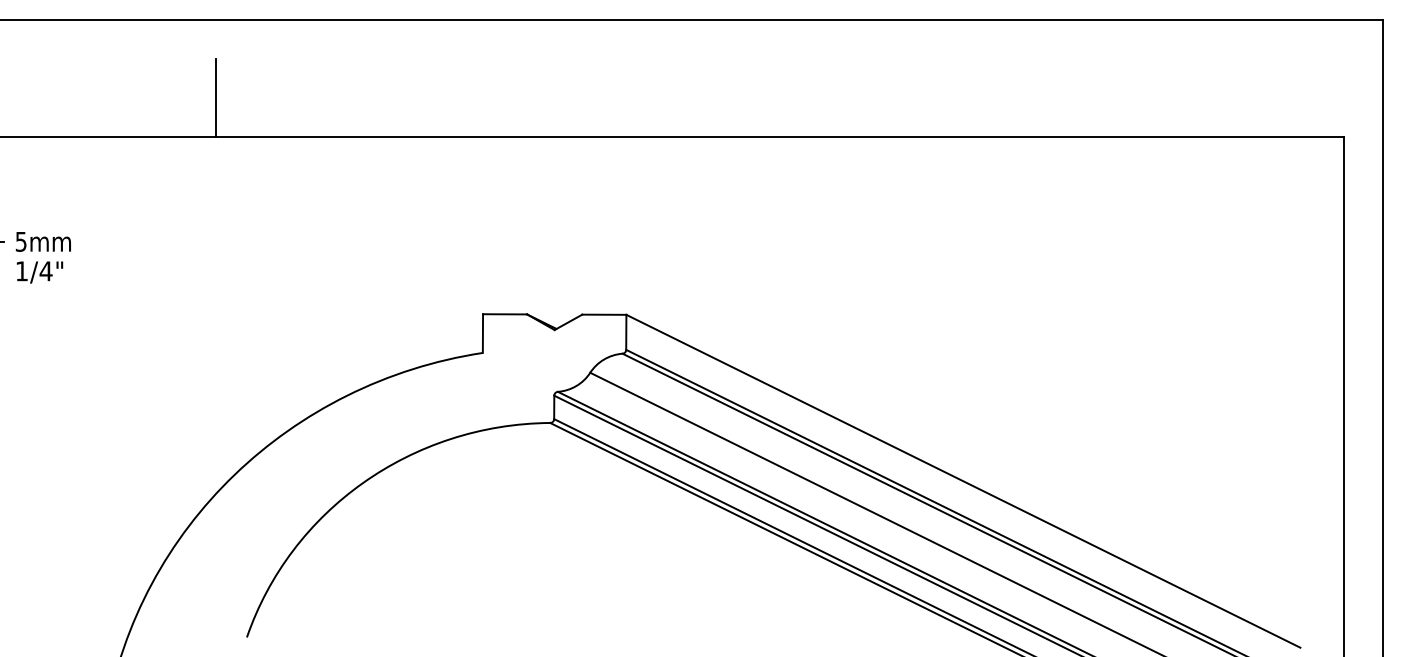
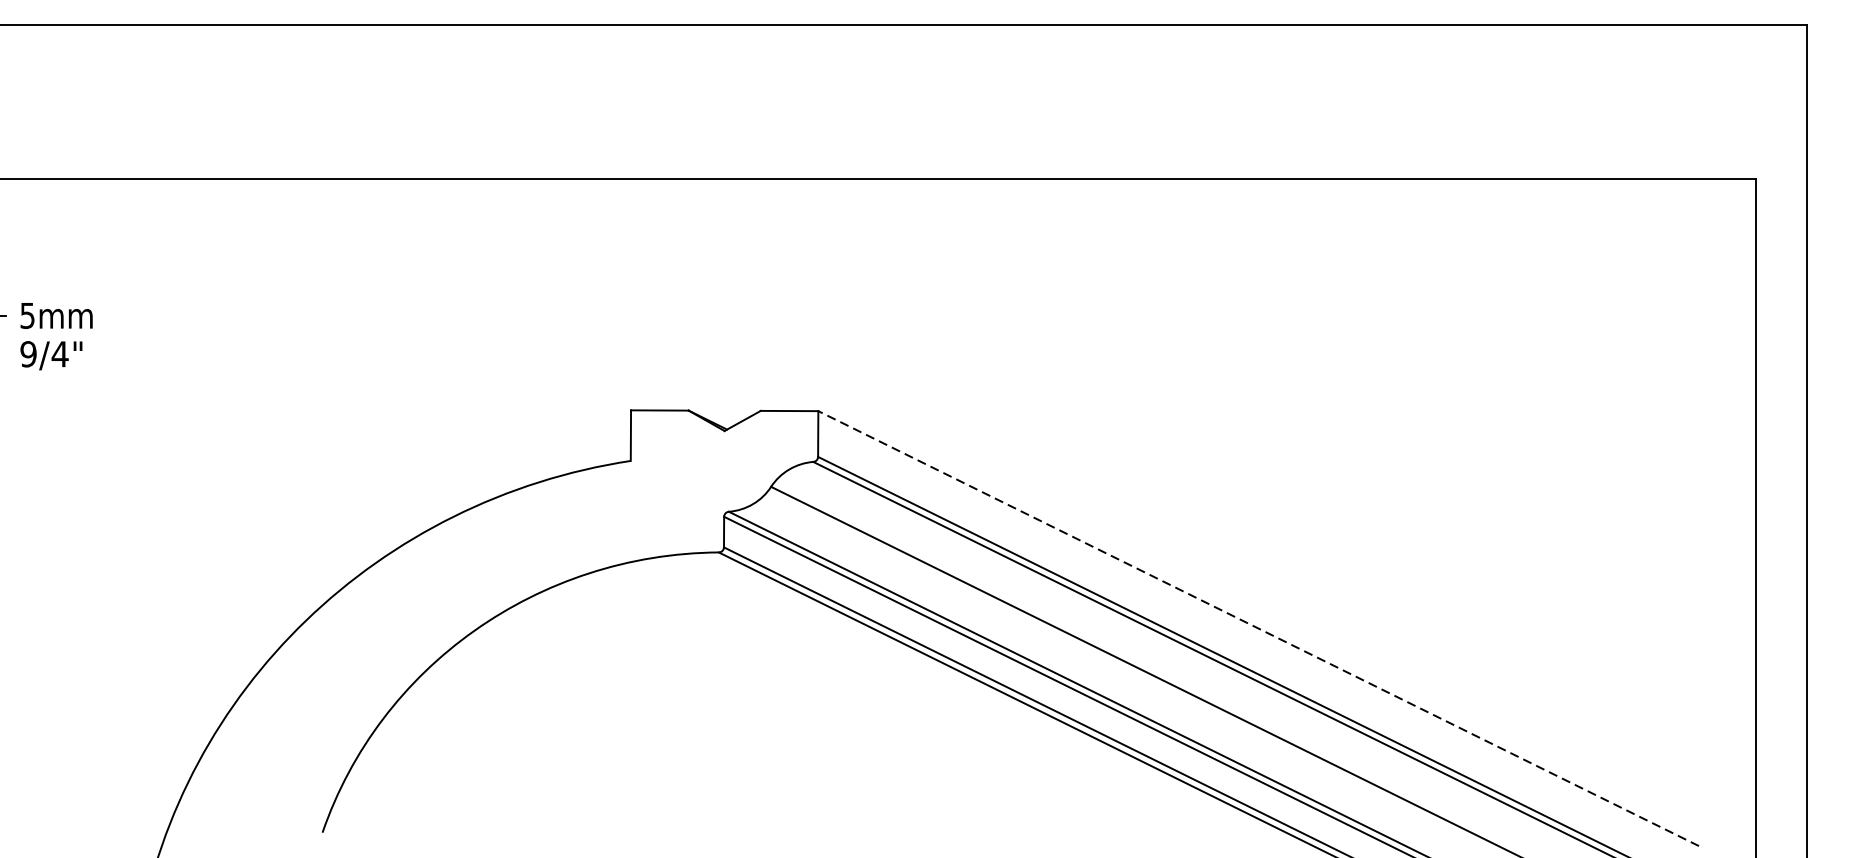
line: (216, 97) -> (282, 127), removed
text: (21, 271) -> (27, 354), 1/4" -> 9/4"
line: (963, 481) -> (1258, 628), solid -> dashed

